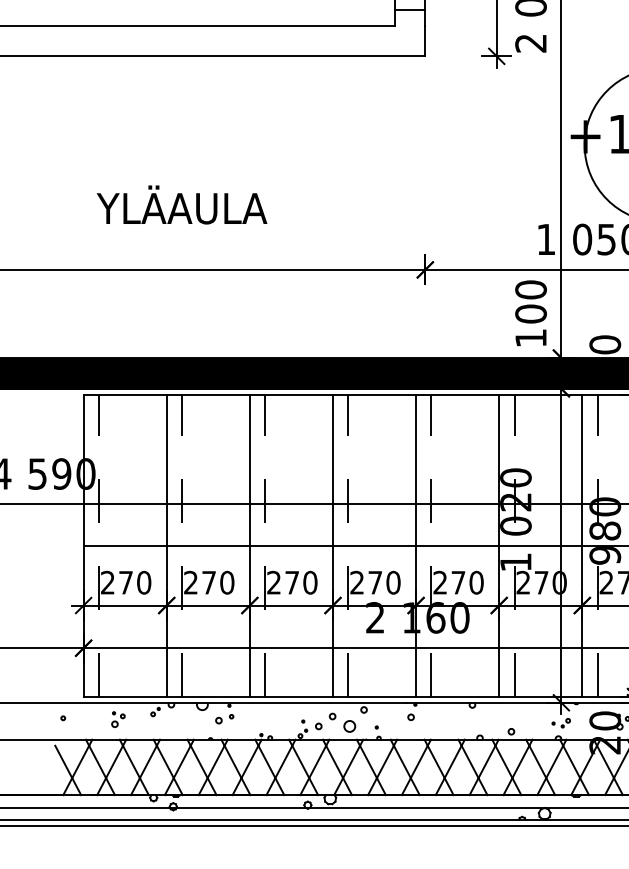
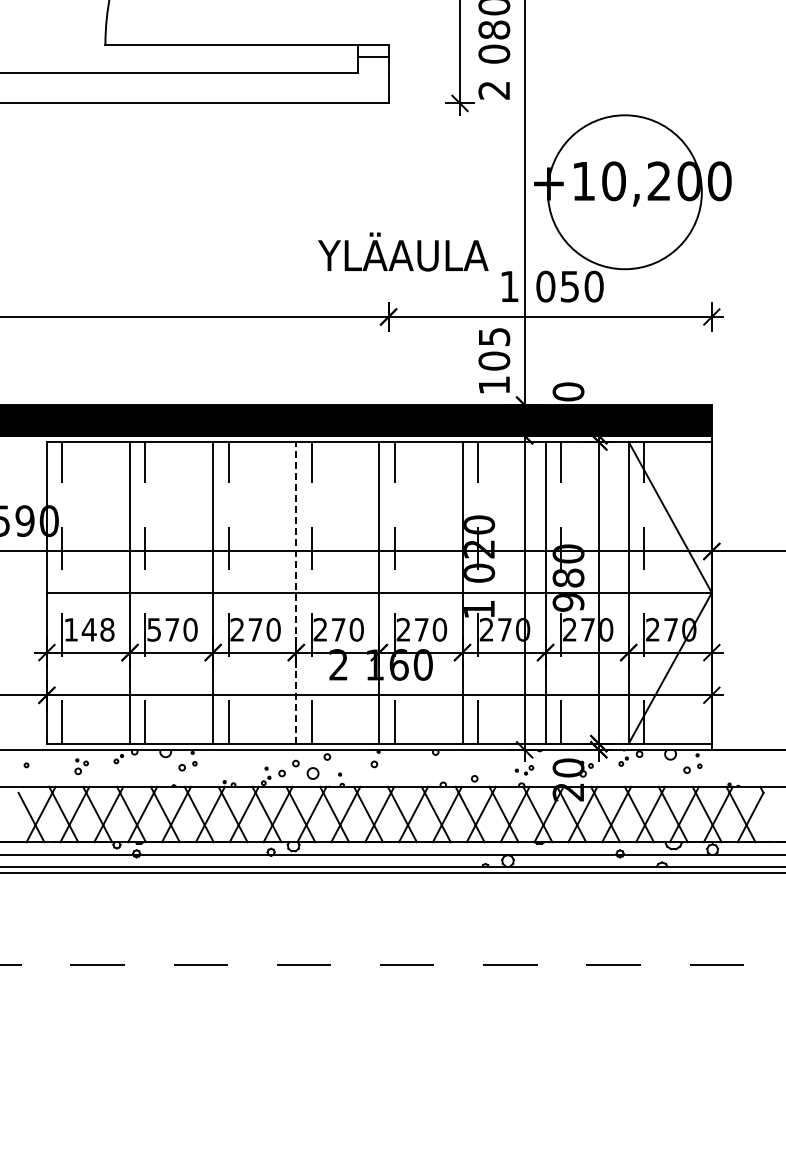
text: (182, 204) -> (403, 251), moved
text: (531, 289) -> (494, 336), 100 -> 105
line: (333, 545) -> (296, 592), solid -> dashed
text: (126, 582) -> (89, 629), 270 -> 148
text: (190, 582) -> (153, 629), 270 -> 570

